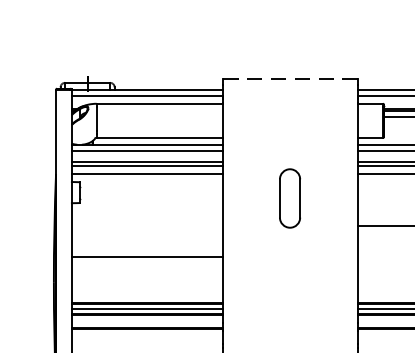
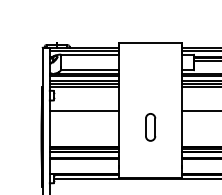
line: (289, 79) -> (150, 43), dashed -> solid
part: (289, 198) -> (150, 127), moved
line: (146, 257) -> (84, 111), moved

